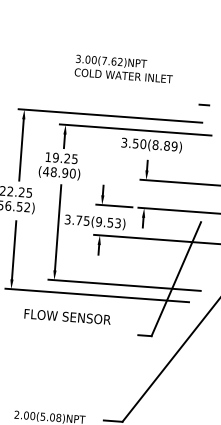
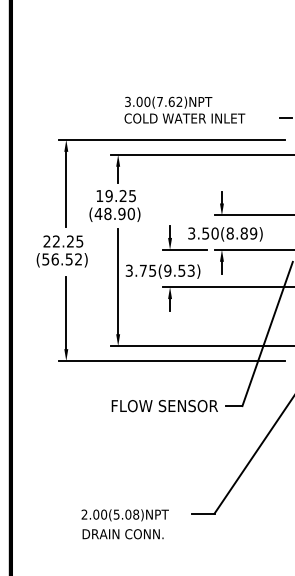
text: (123, 68) -> (184, 109), moved
text: (151, 145) -> (225, 234), moved
text: (67, 317) -> (164, 406), moved

